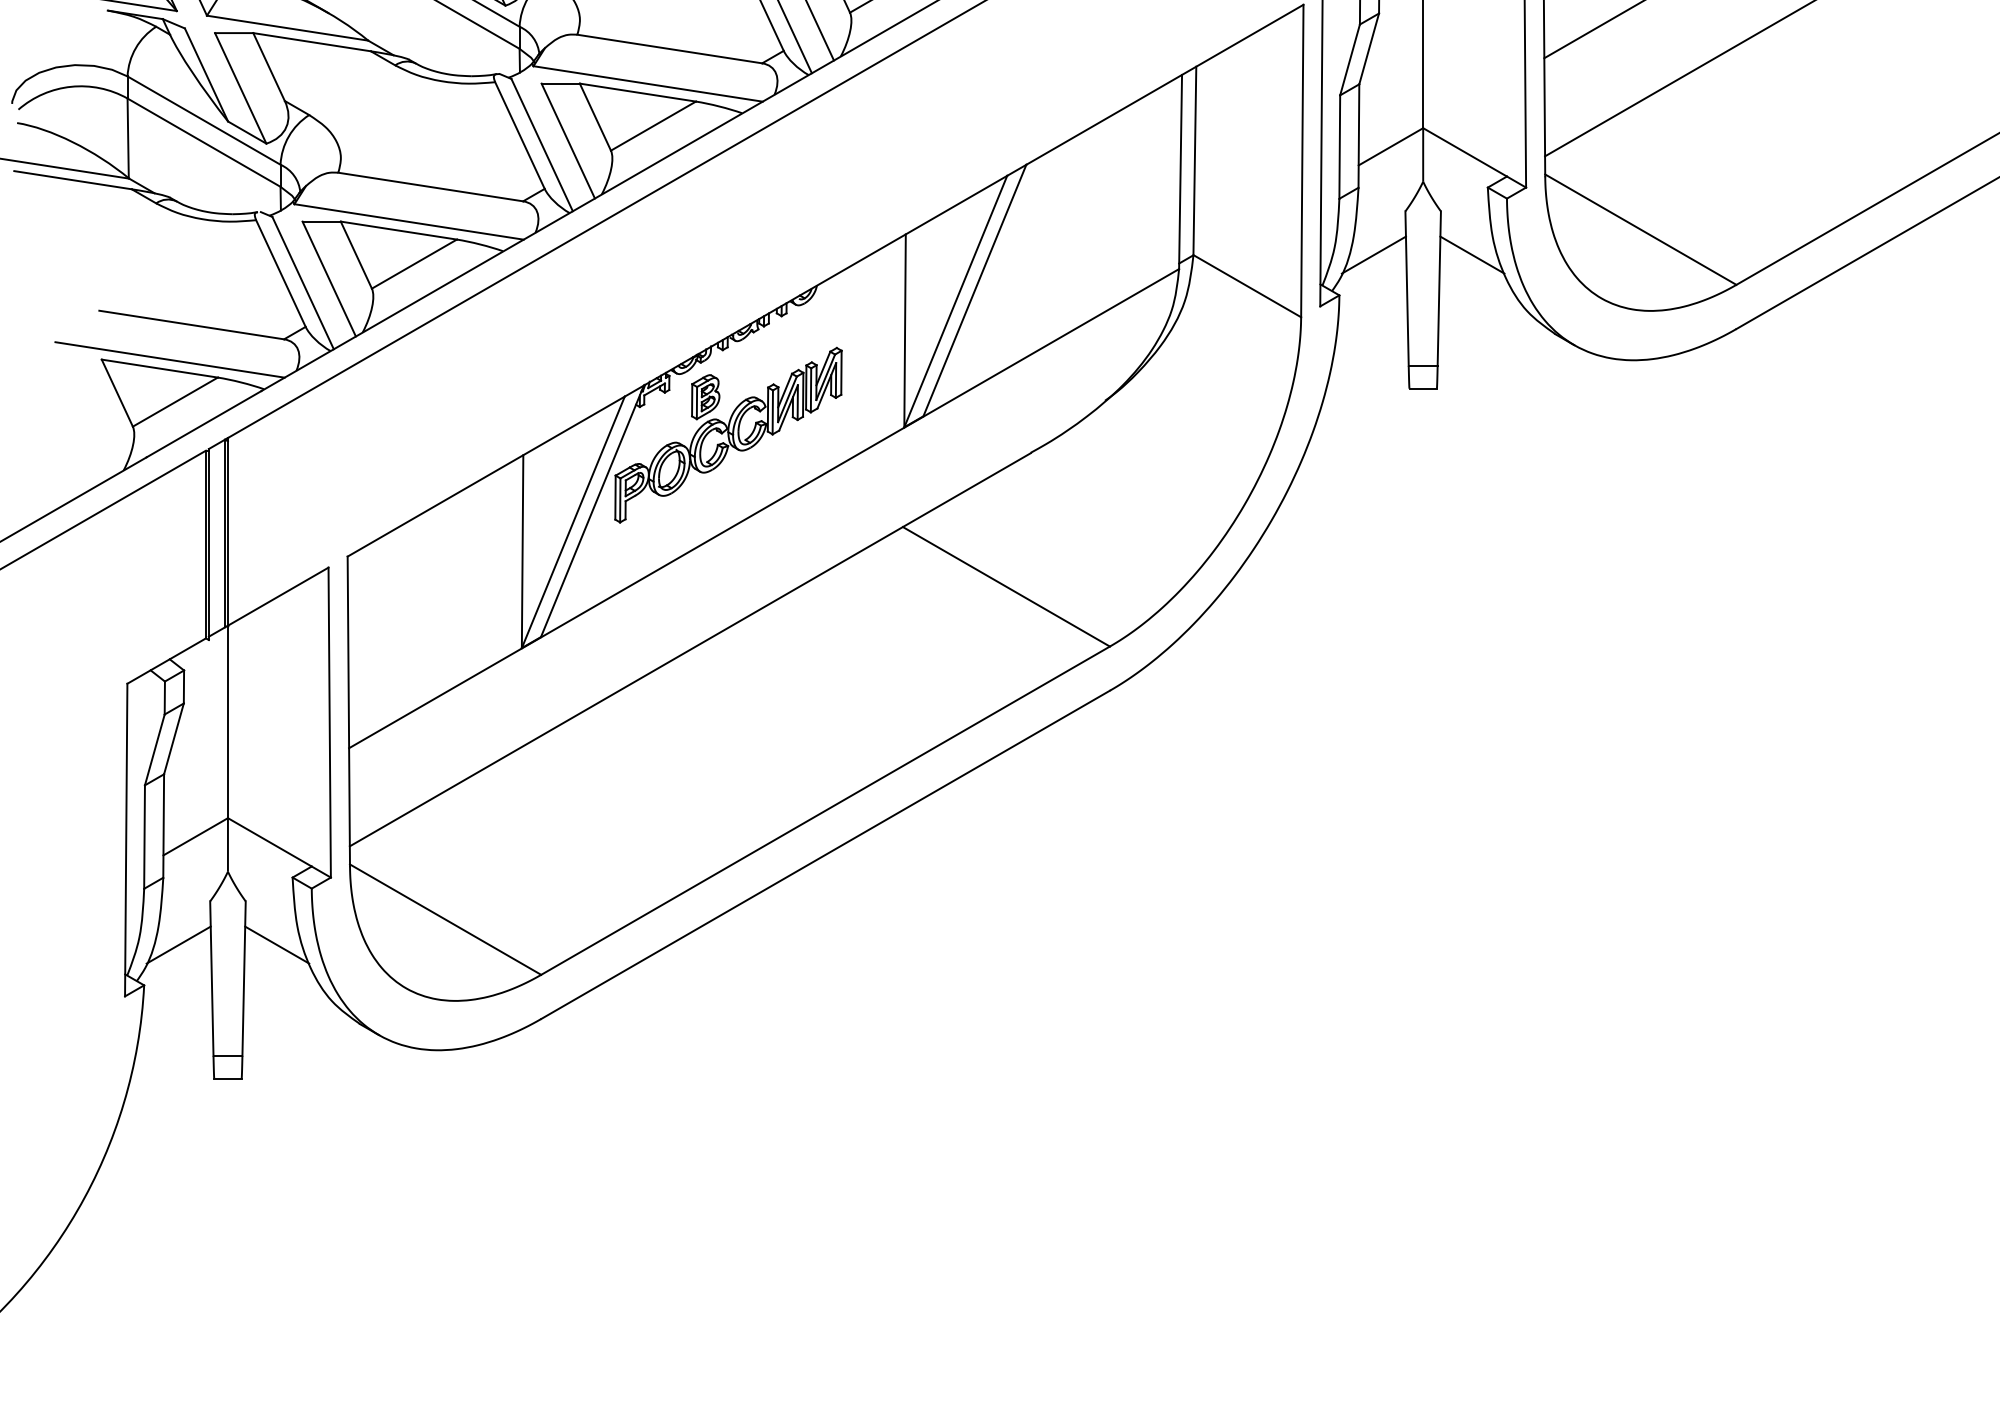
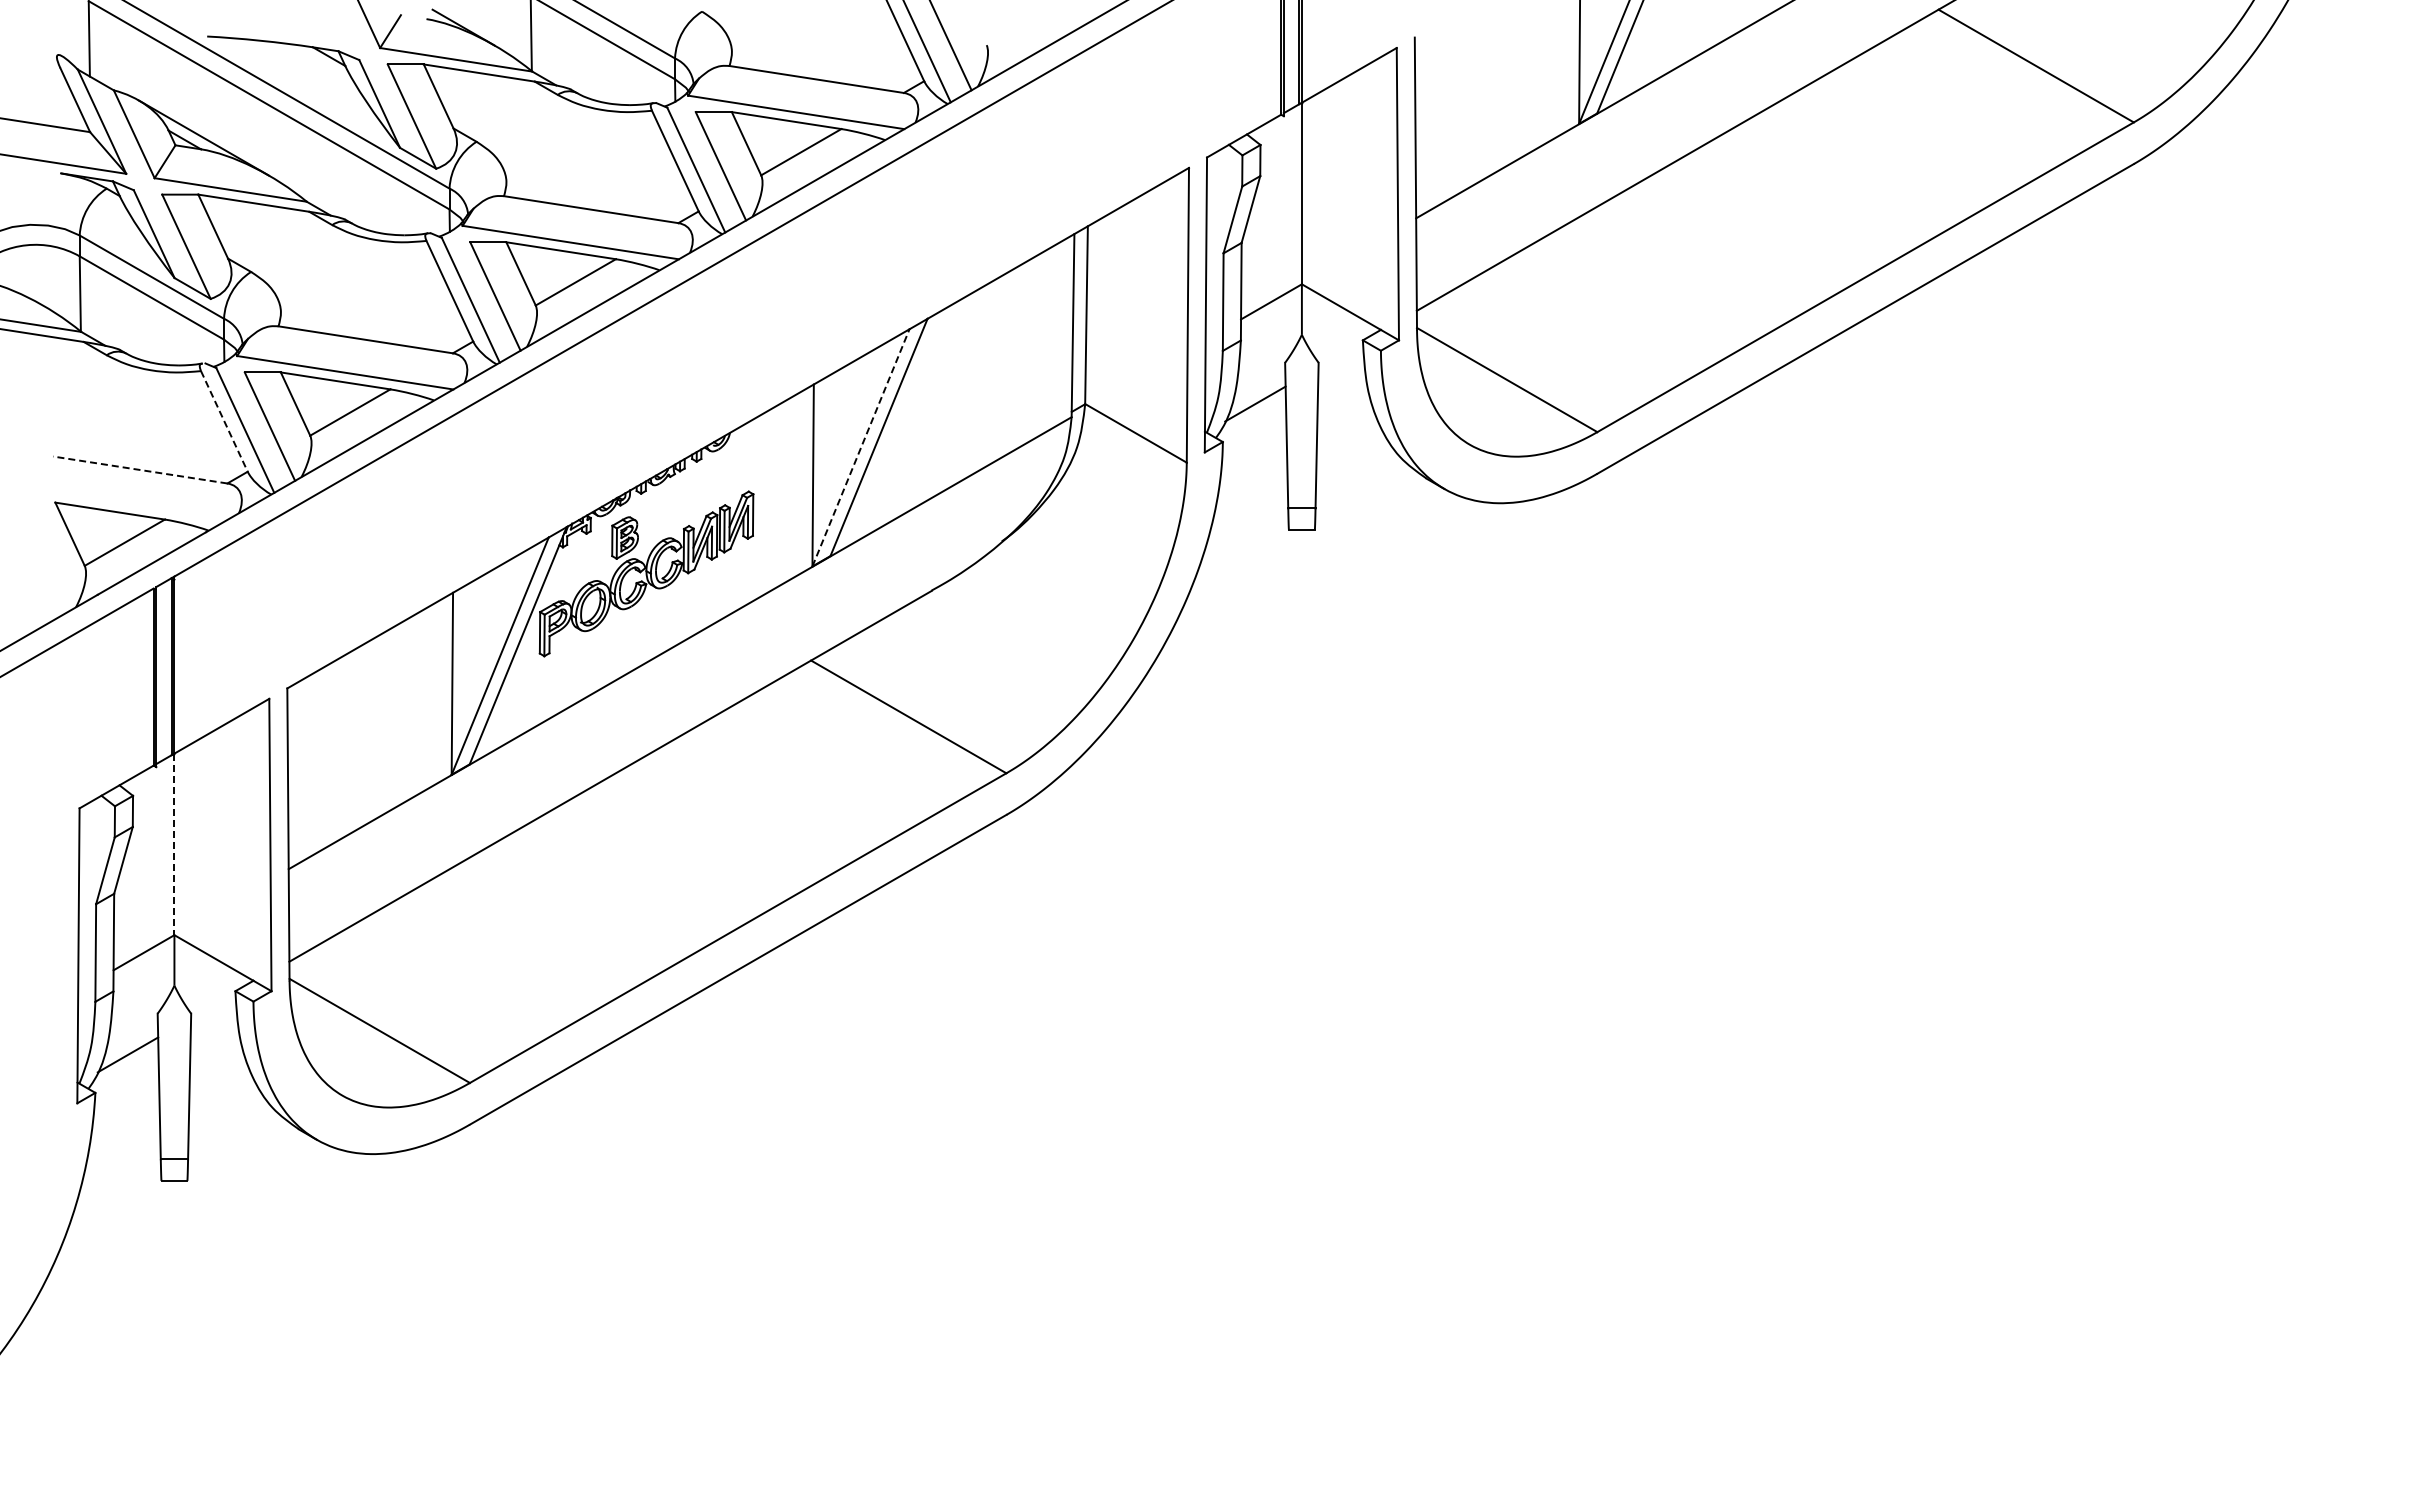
line: (1472, 254) -> (1348, 403), removed
line: (281, 273) -> (224, 421), solid -> dashed
line: (956, 301) -> (861, 447), solid -> dashed
line: (190, 324) -> (139, 469), solid -> dashed
line: (169, 359) -> (119, 502), removed
line: (228, 722) -> (174, 844), solid -> dashed
line: (276, 944) -> (220, 1054), removed

